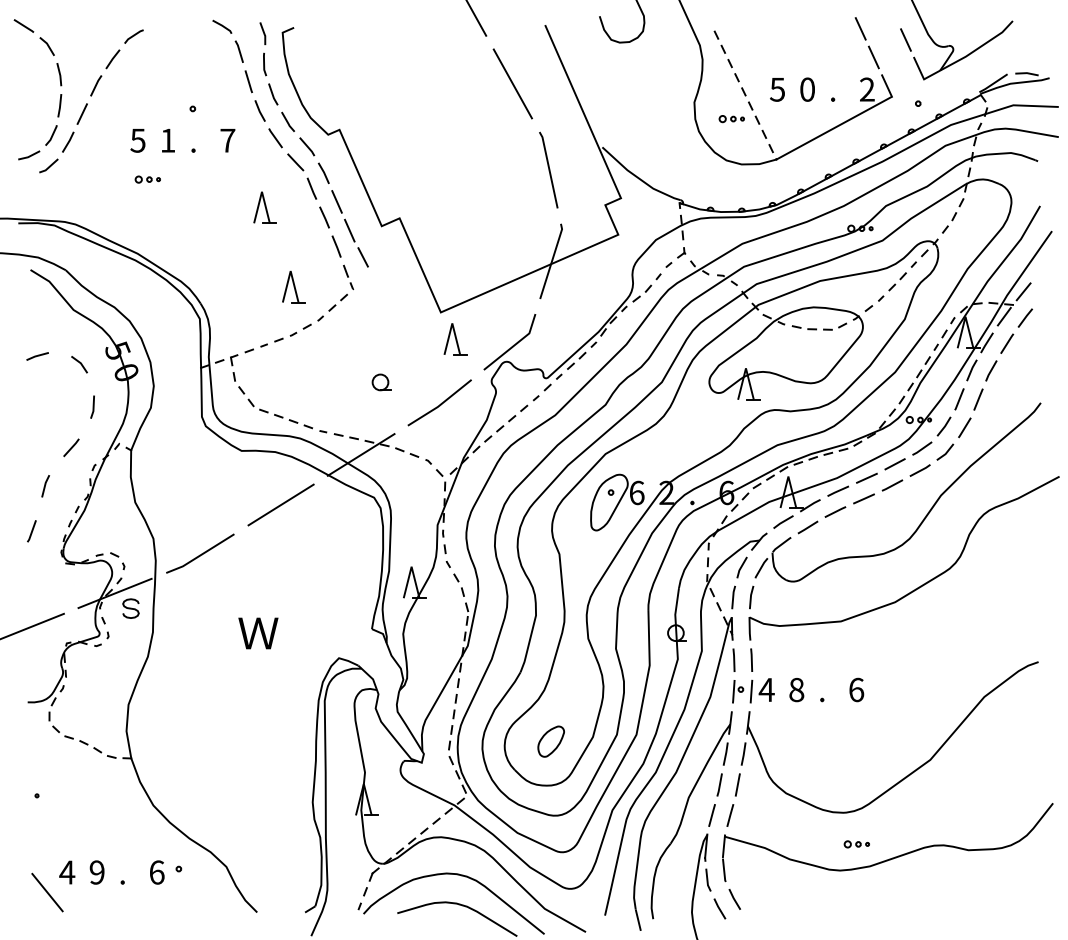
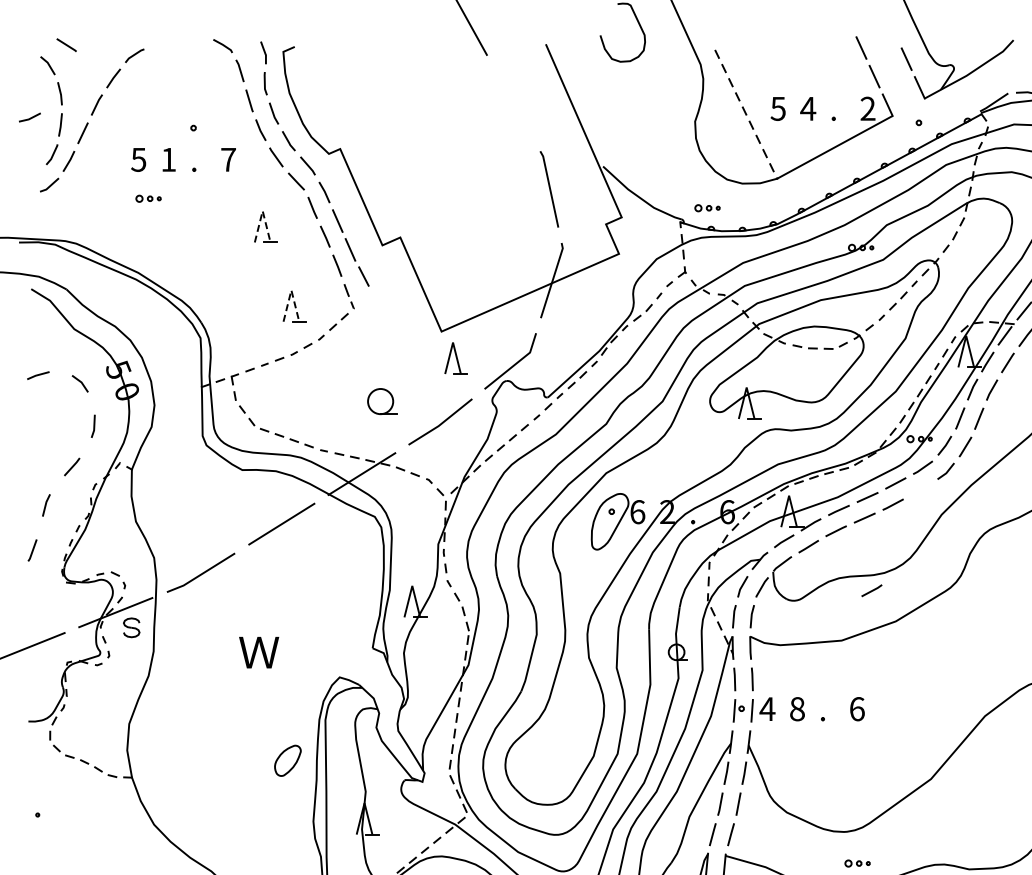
line: (23, 25) -> (66, 44), moved
line: (512, 83) -> (513, 102), removed
text: (807, 89) -> (808, 108), 0 -> 4
part: (731, 119) -> (707, 208), moved
line: (29, 155) -> (30, 117), moved
line: (261, 191) -> (262, 210), solid -> dashed
line: (290, 271) -> (291, 290), solid -> dashed
part: (381, 382) -> (382, 401), size x1.6
line: (919, 470) -> (871, 590), moved
part: (550, 741) -> (287, 760), moved

